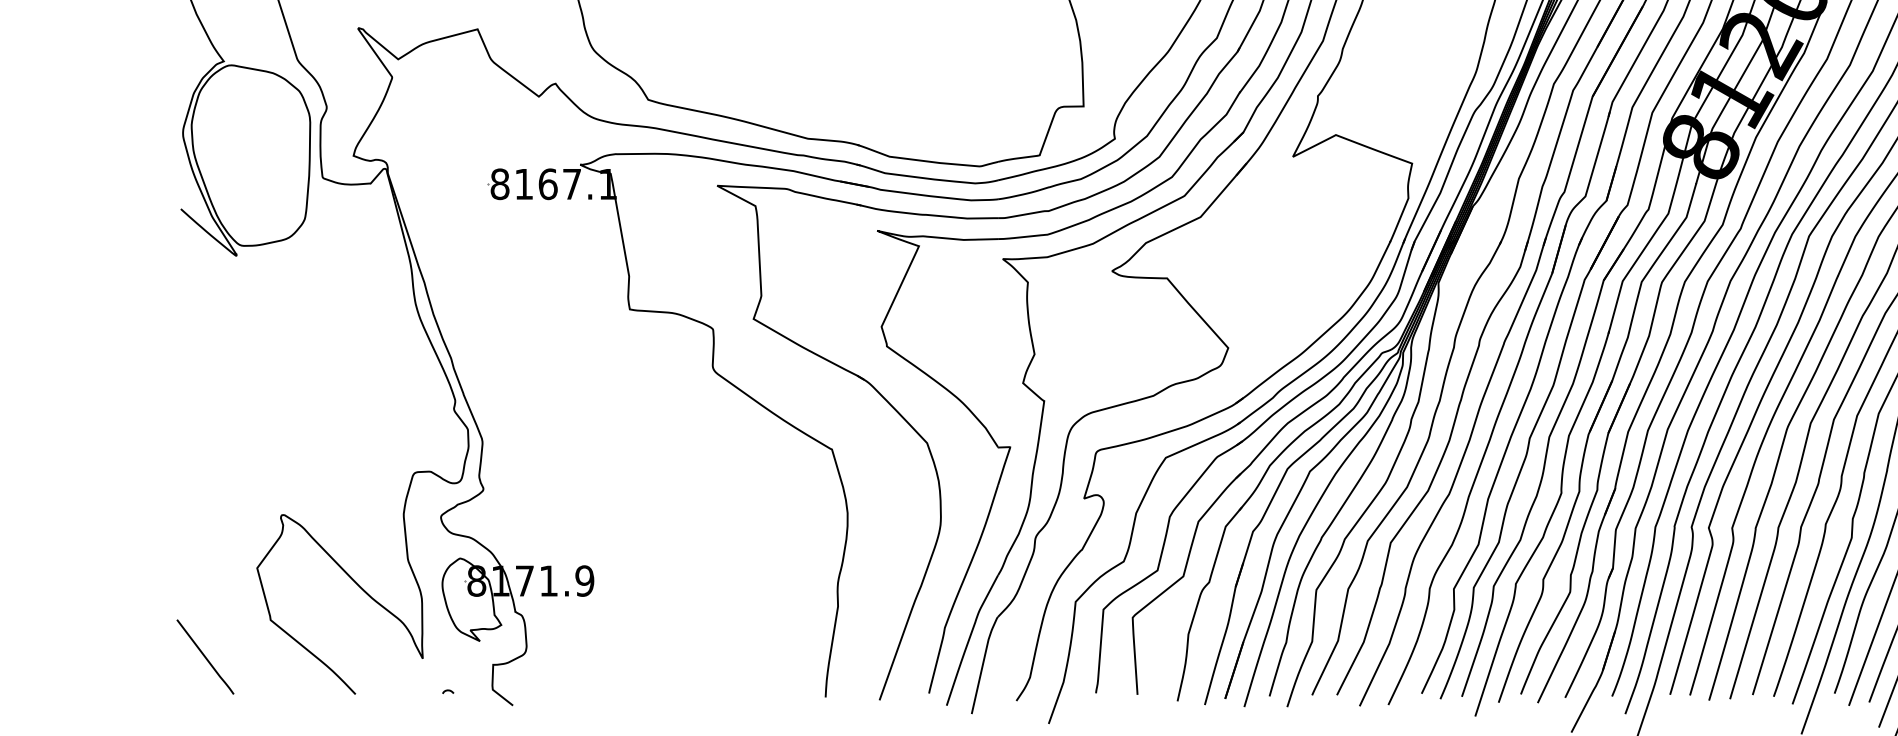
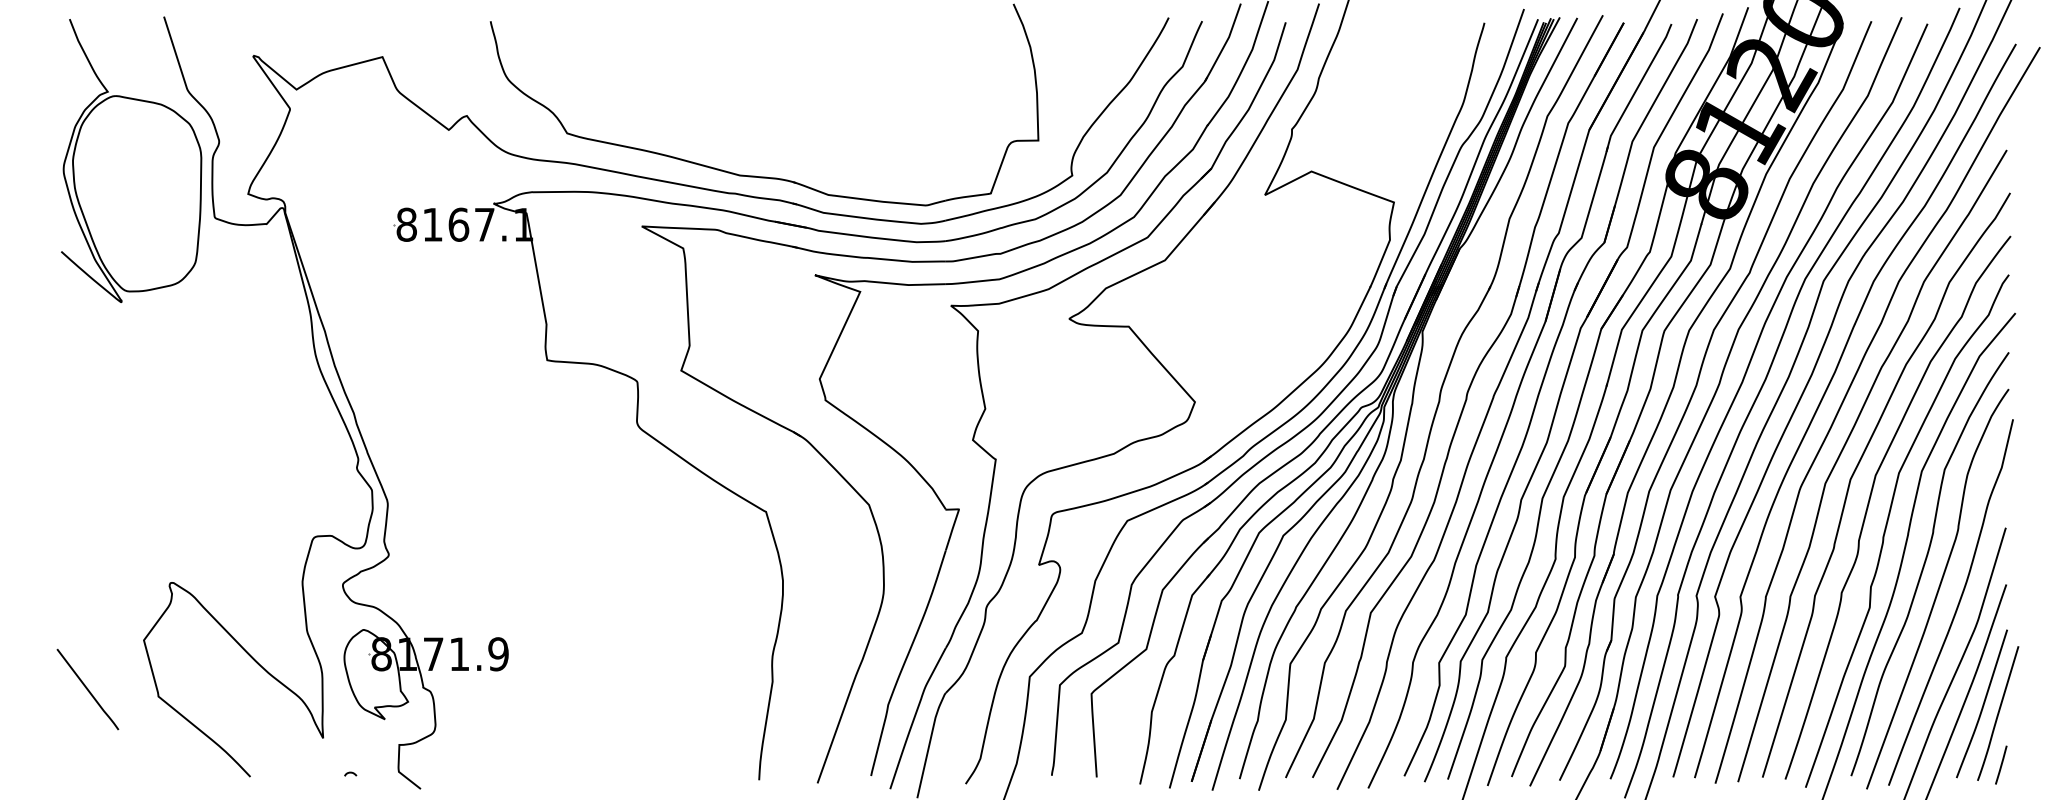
line: (205, 657) -> (87, 689), moved

